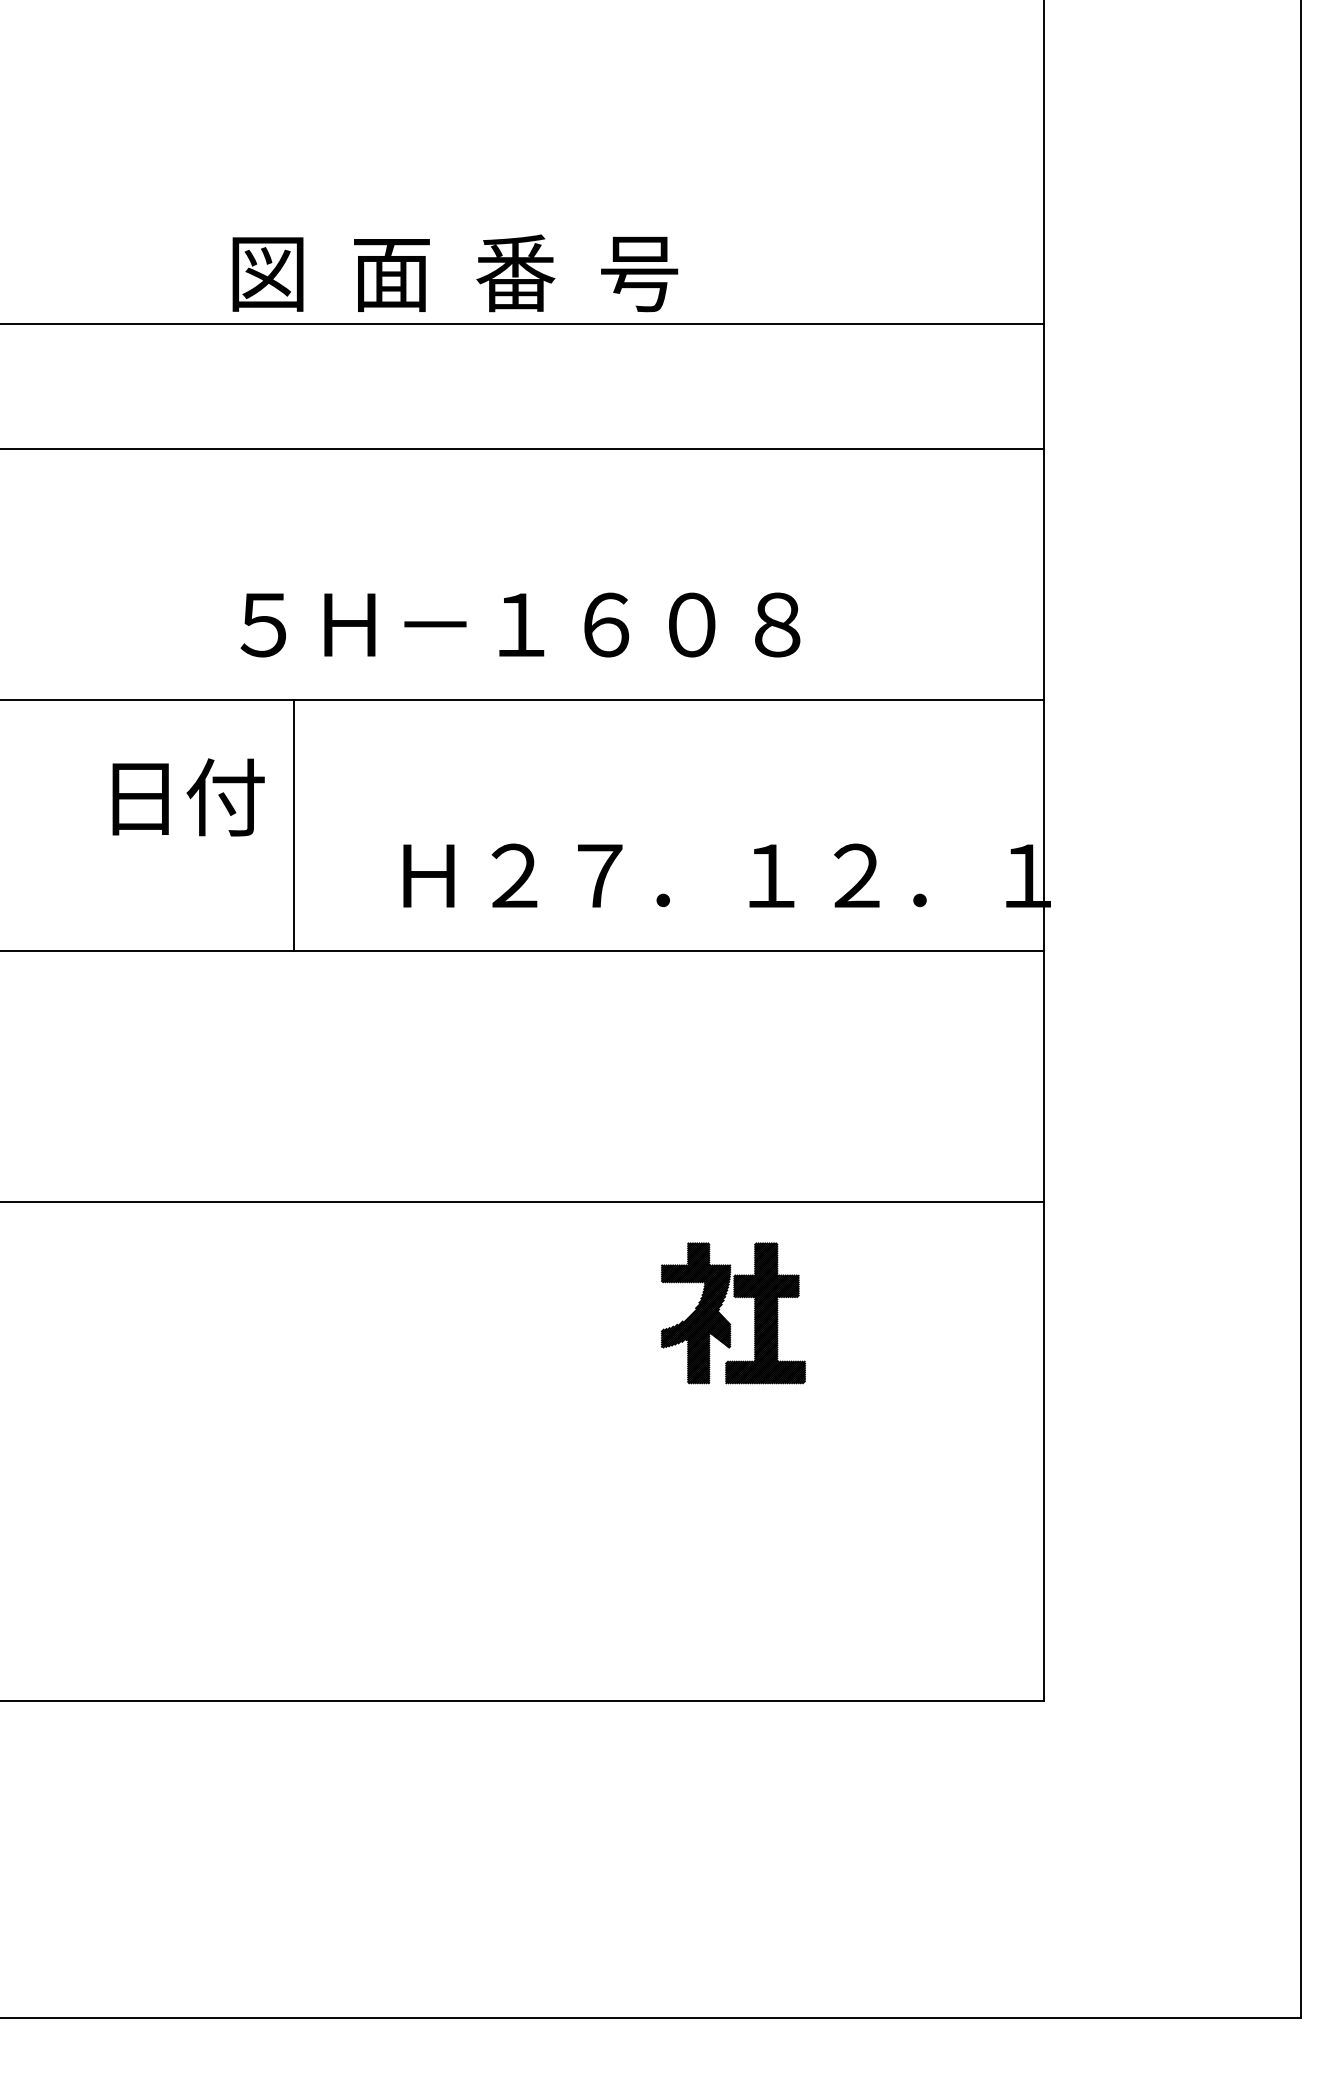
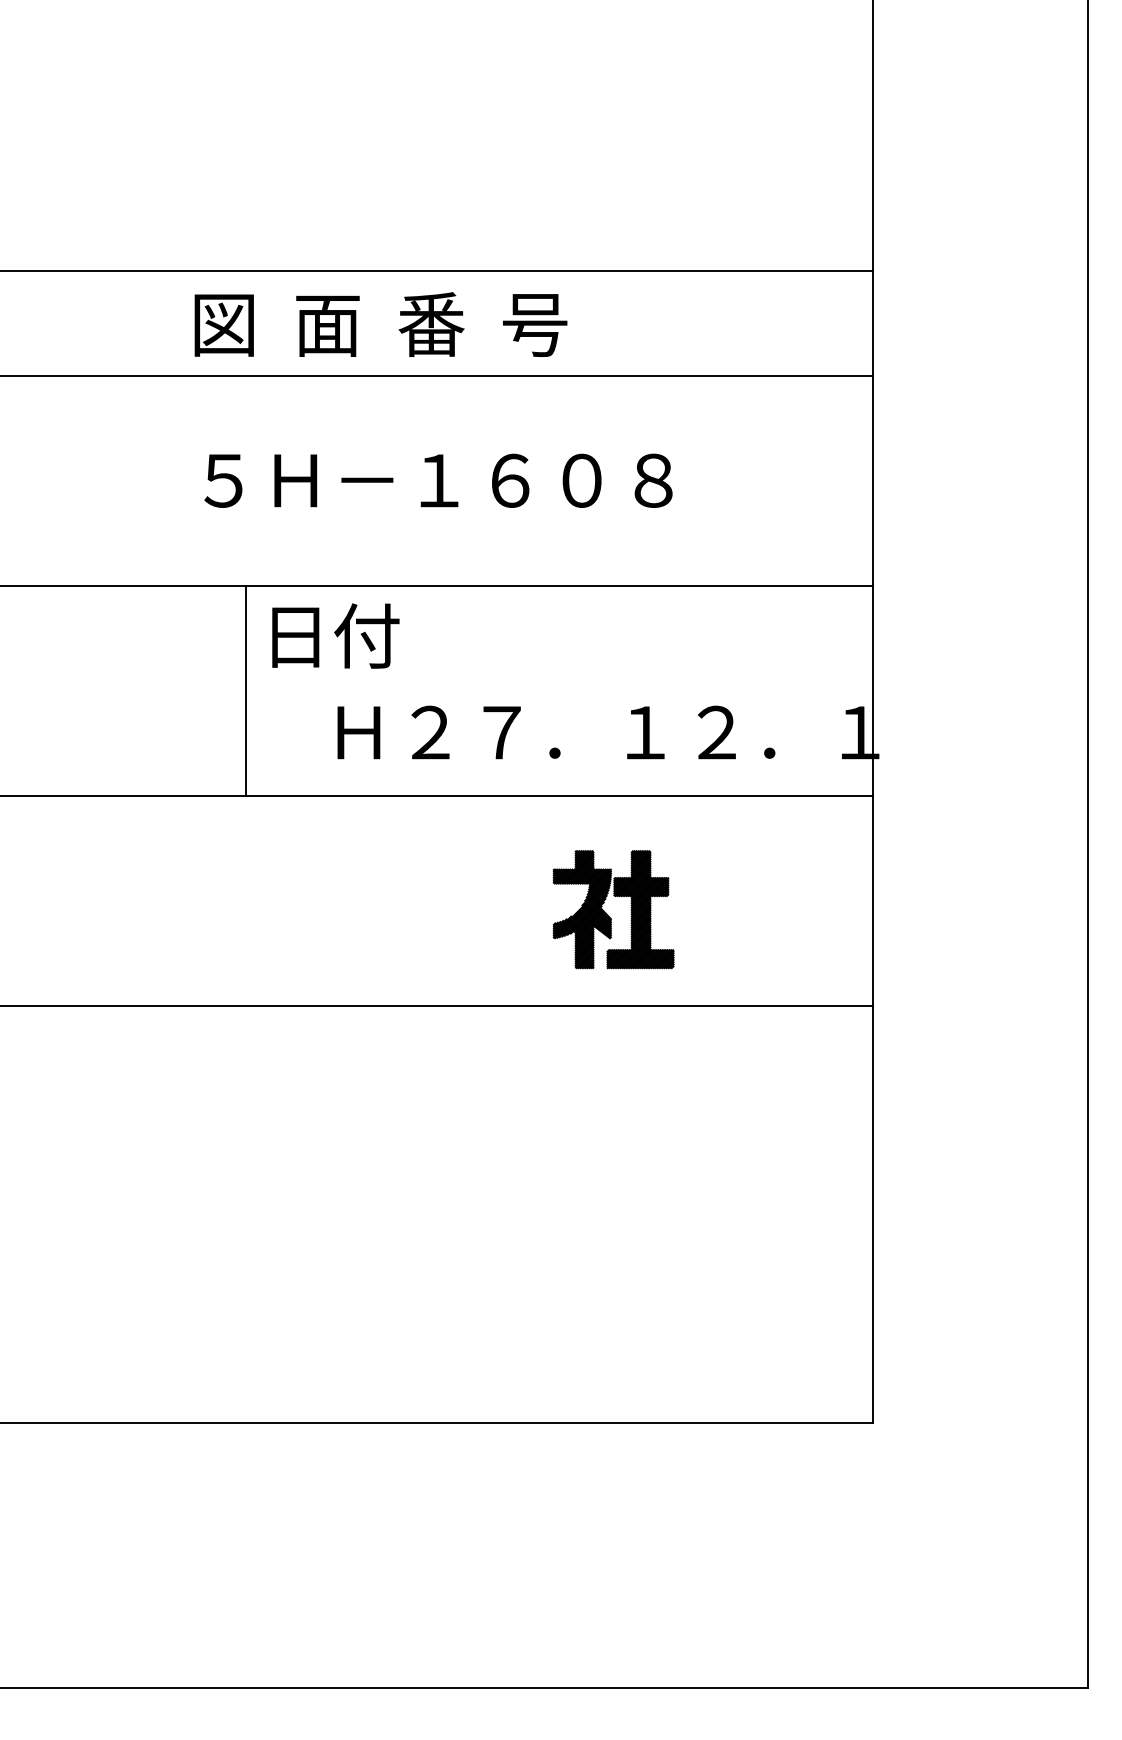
text: (454, 273) -> (380, 324), moved
text: (520, 624) -> (438, 480), moved
text: (188, 796) -> (335, 635), moved
part: (726, 1319) -> (607, 914), moved

